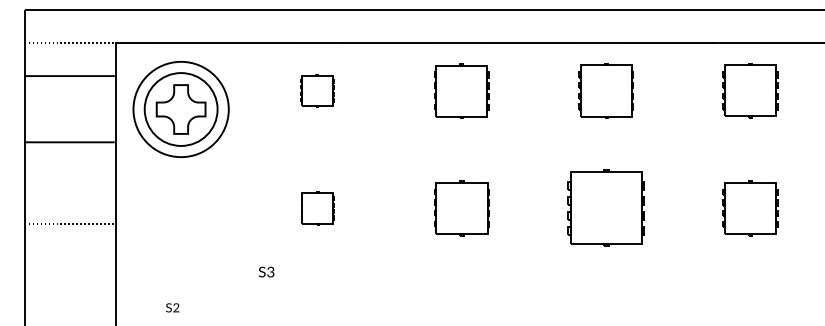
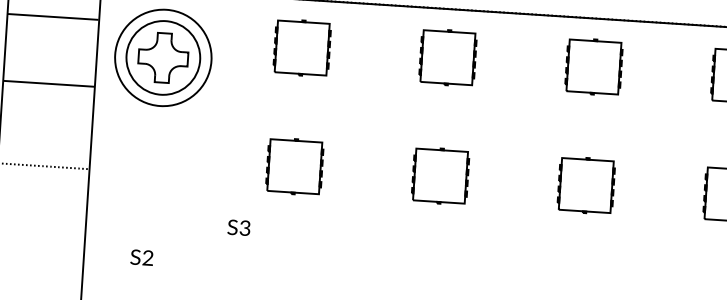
part: (317, 90) -> (302, 47), size x1.67
part: (317, 208) -> (294, 166), size x1.67
part: (605, 208) -> (585, 185), size x0.71
part: (266, 271) -> (238, 227), size x1.43
part: (172, 307) -> (141, 257), size x1.67

